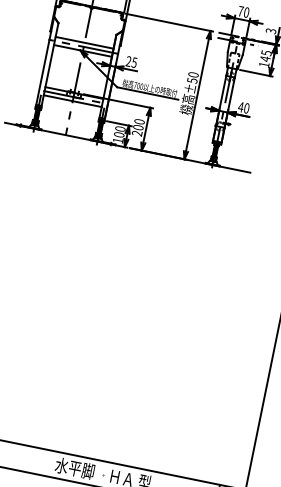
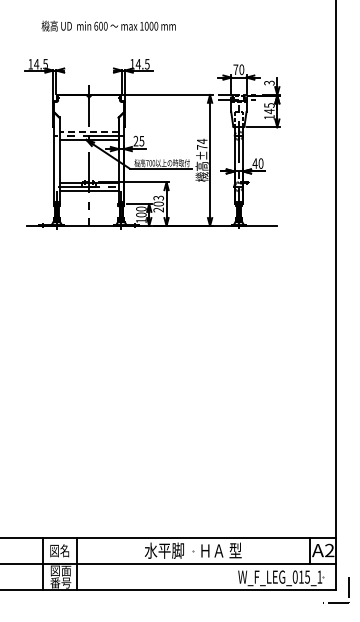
line: (85, 42) -> (89, 131), solid -> dashed
text: (192, 76) -> (201, 143), ±50 -> ±74
text: (139, 121) -> (158, 197), 200 -> 203

